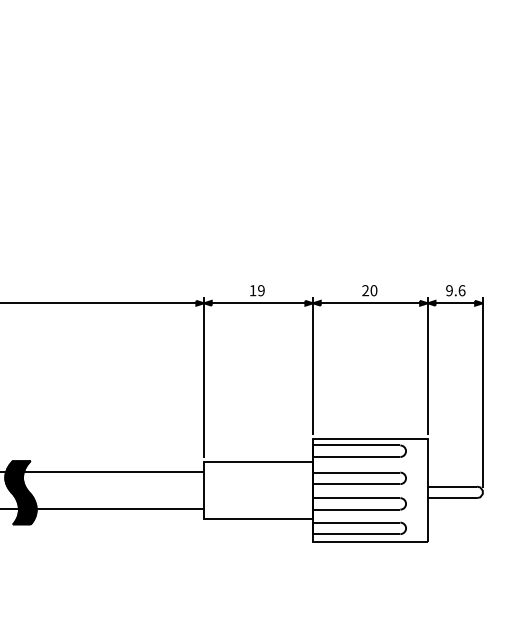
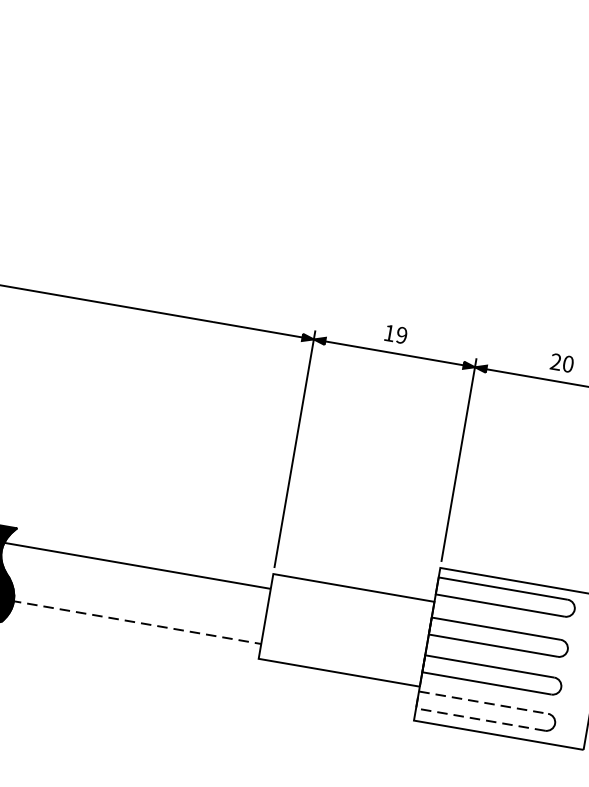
line: (119, 509) -> (136, 622), solid -> dashed
line: (313, 528) -> (418, 700), solid -> dashed

